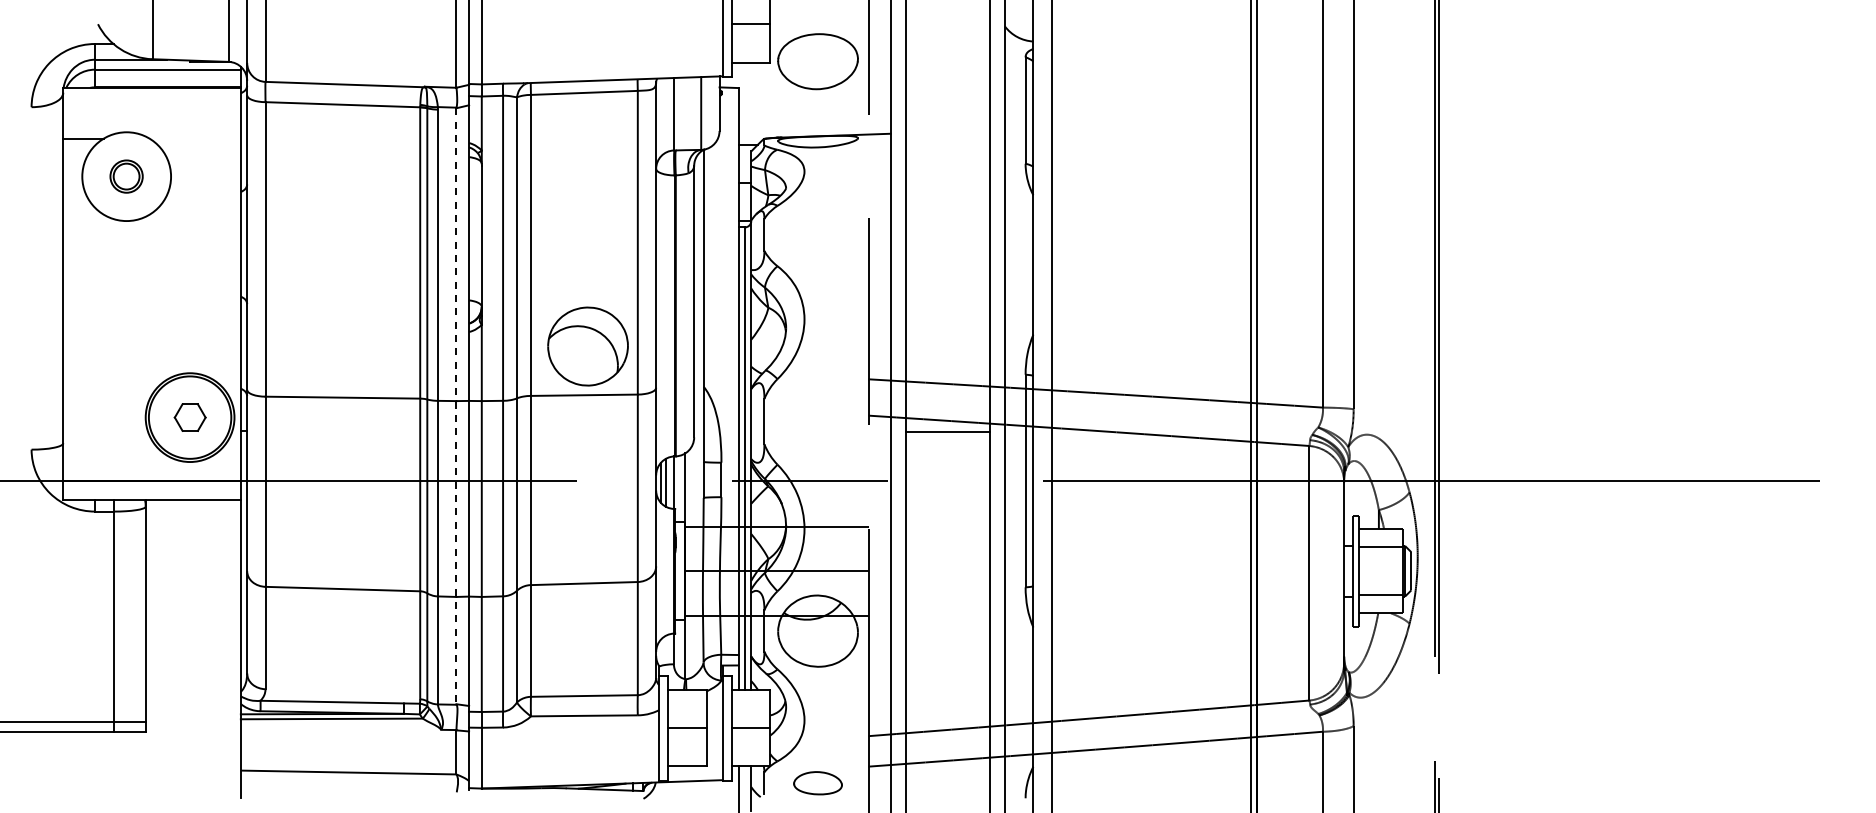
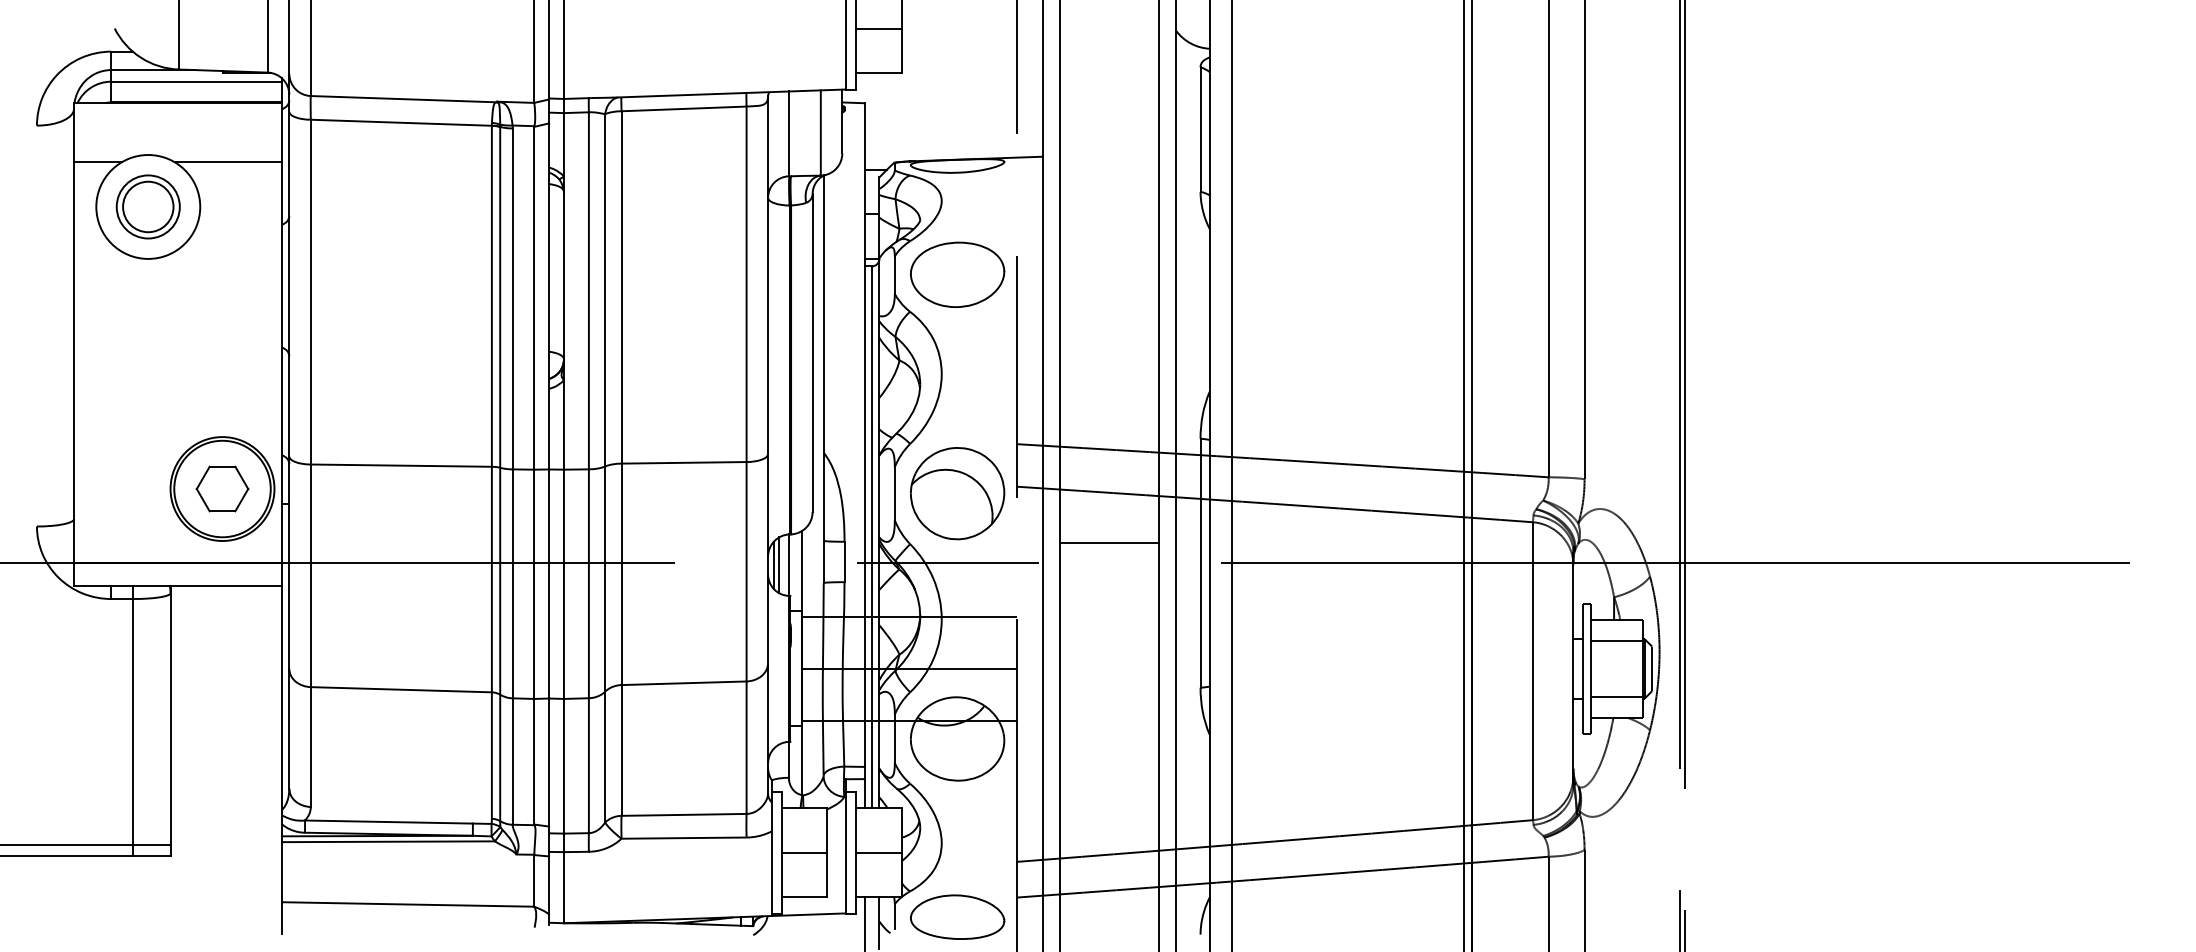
part: (817, 61) -> (956, 274), moved
line: (194, 138) -> (227, 162), added
part: (126, 176) -> (148, 206), size x1.67
part: (587, 346) -> (956, 493), moved
line: (456, 406) -> (534, 476), dashed -> solid
part: (190, 417) -> (222, 488), size x1.43
line: (947, 432) -> (1109, 543), moved
part: (817, 782) -> (956, 916), size x1.67

